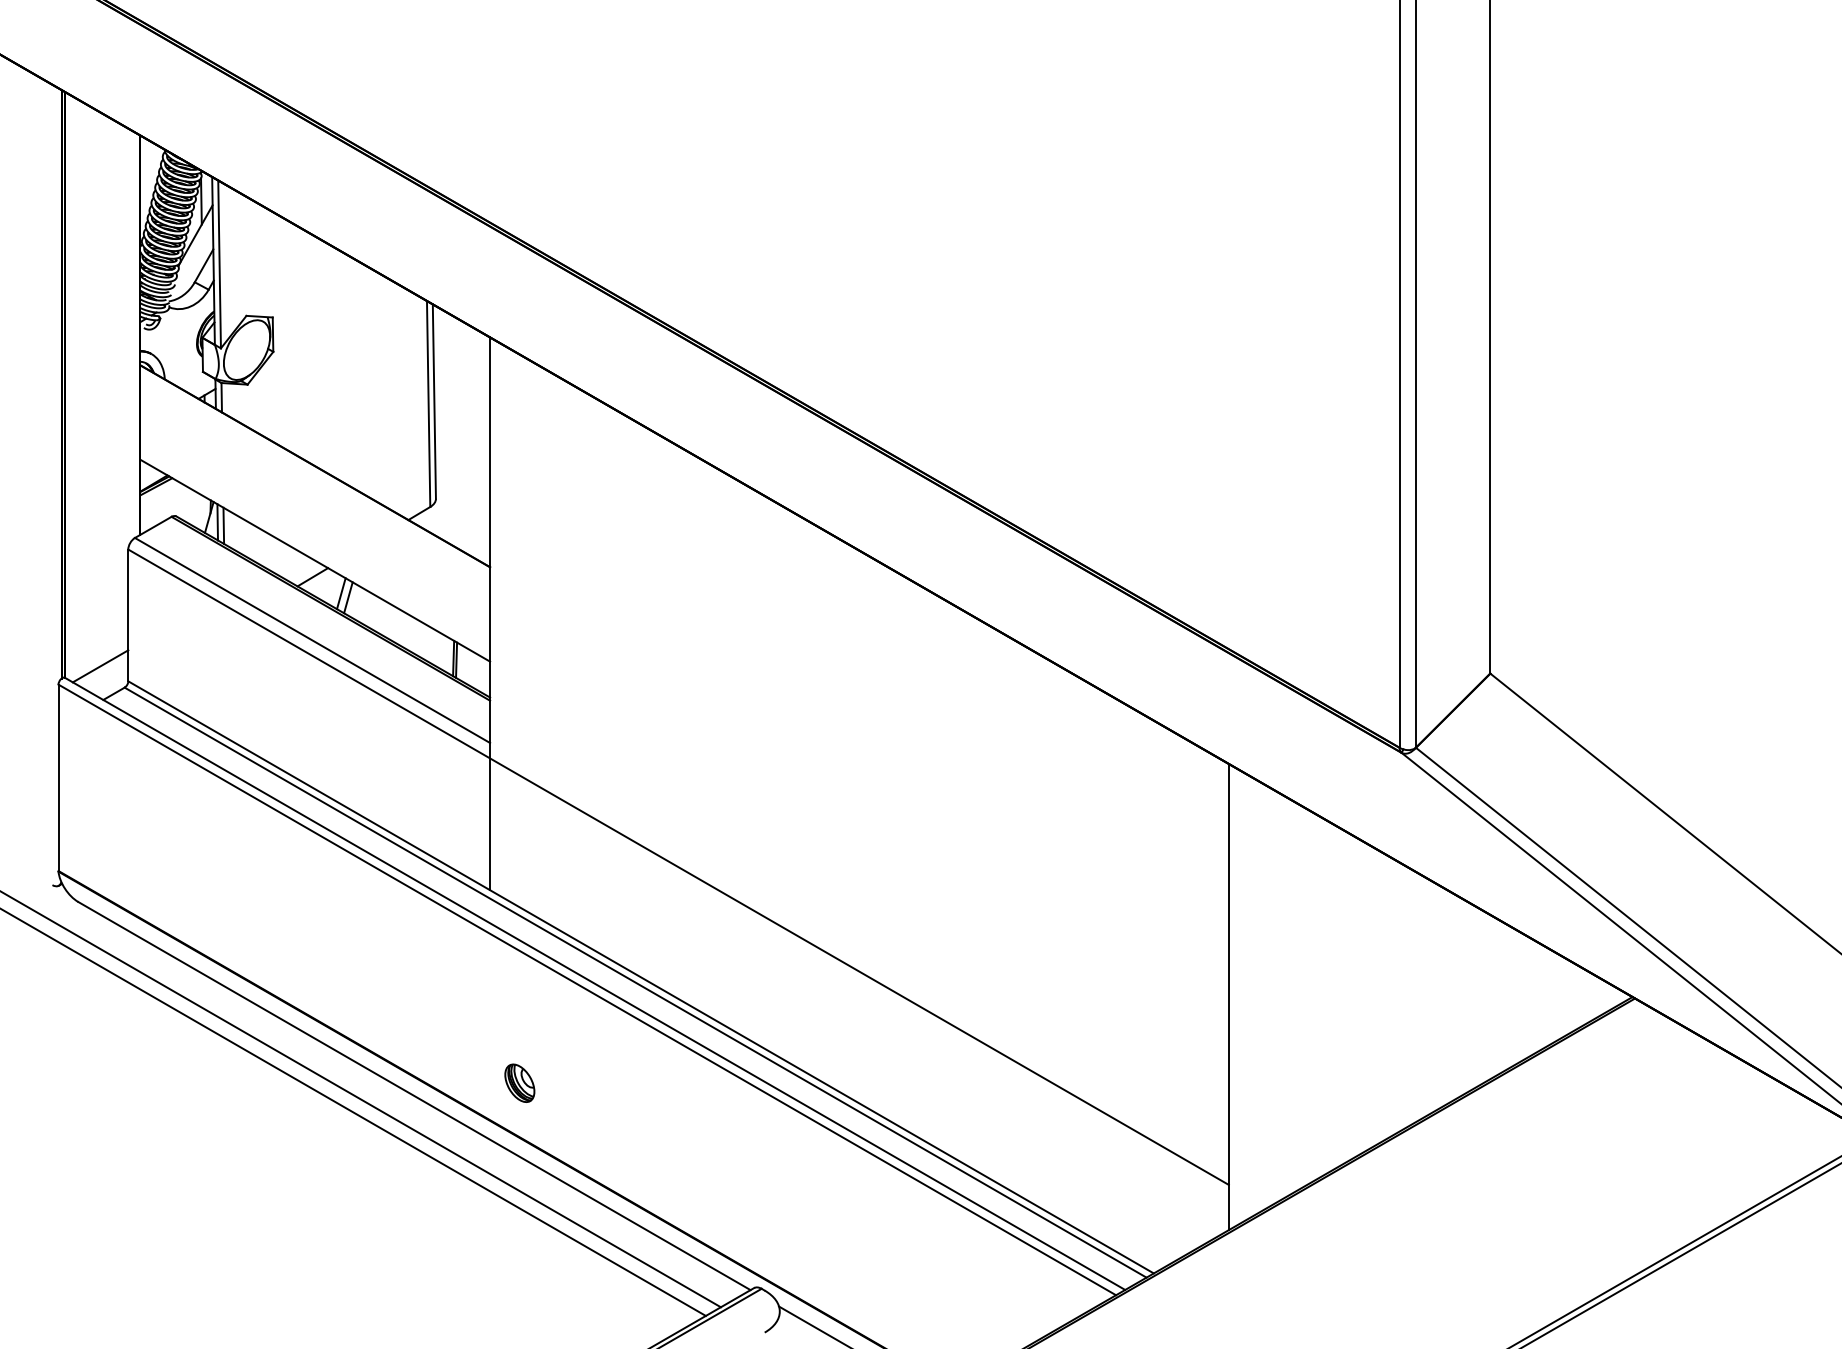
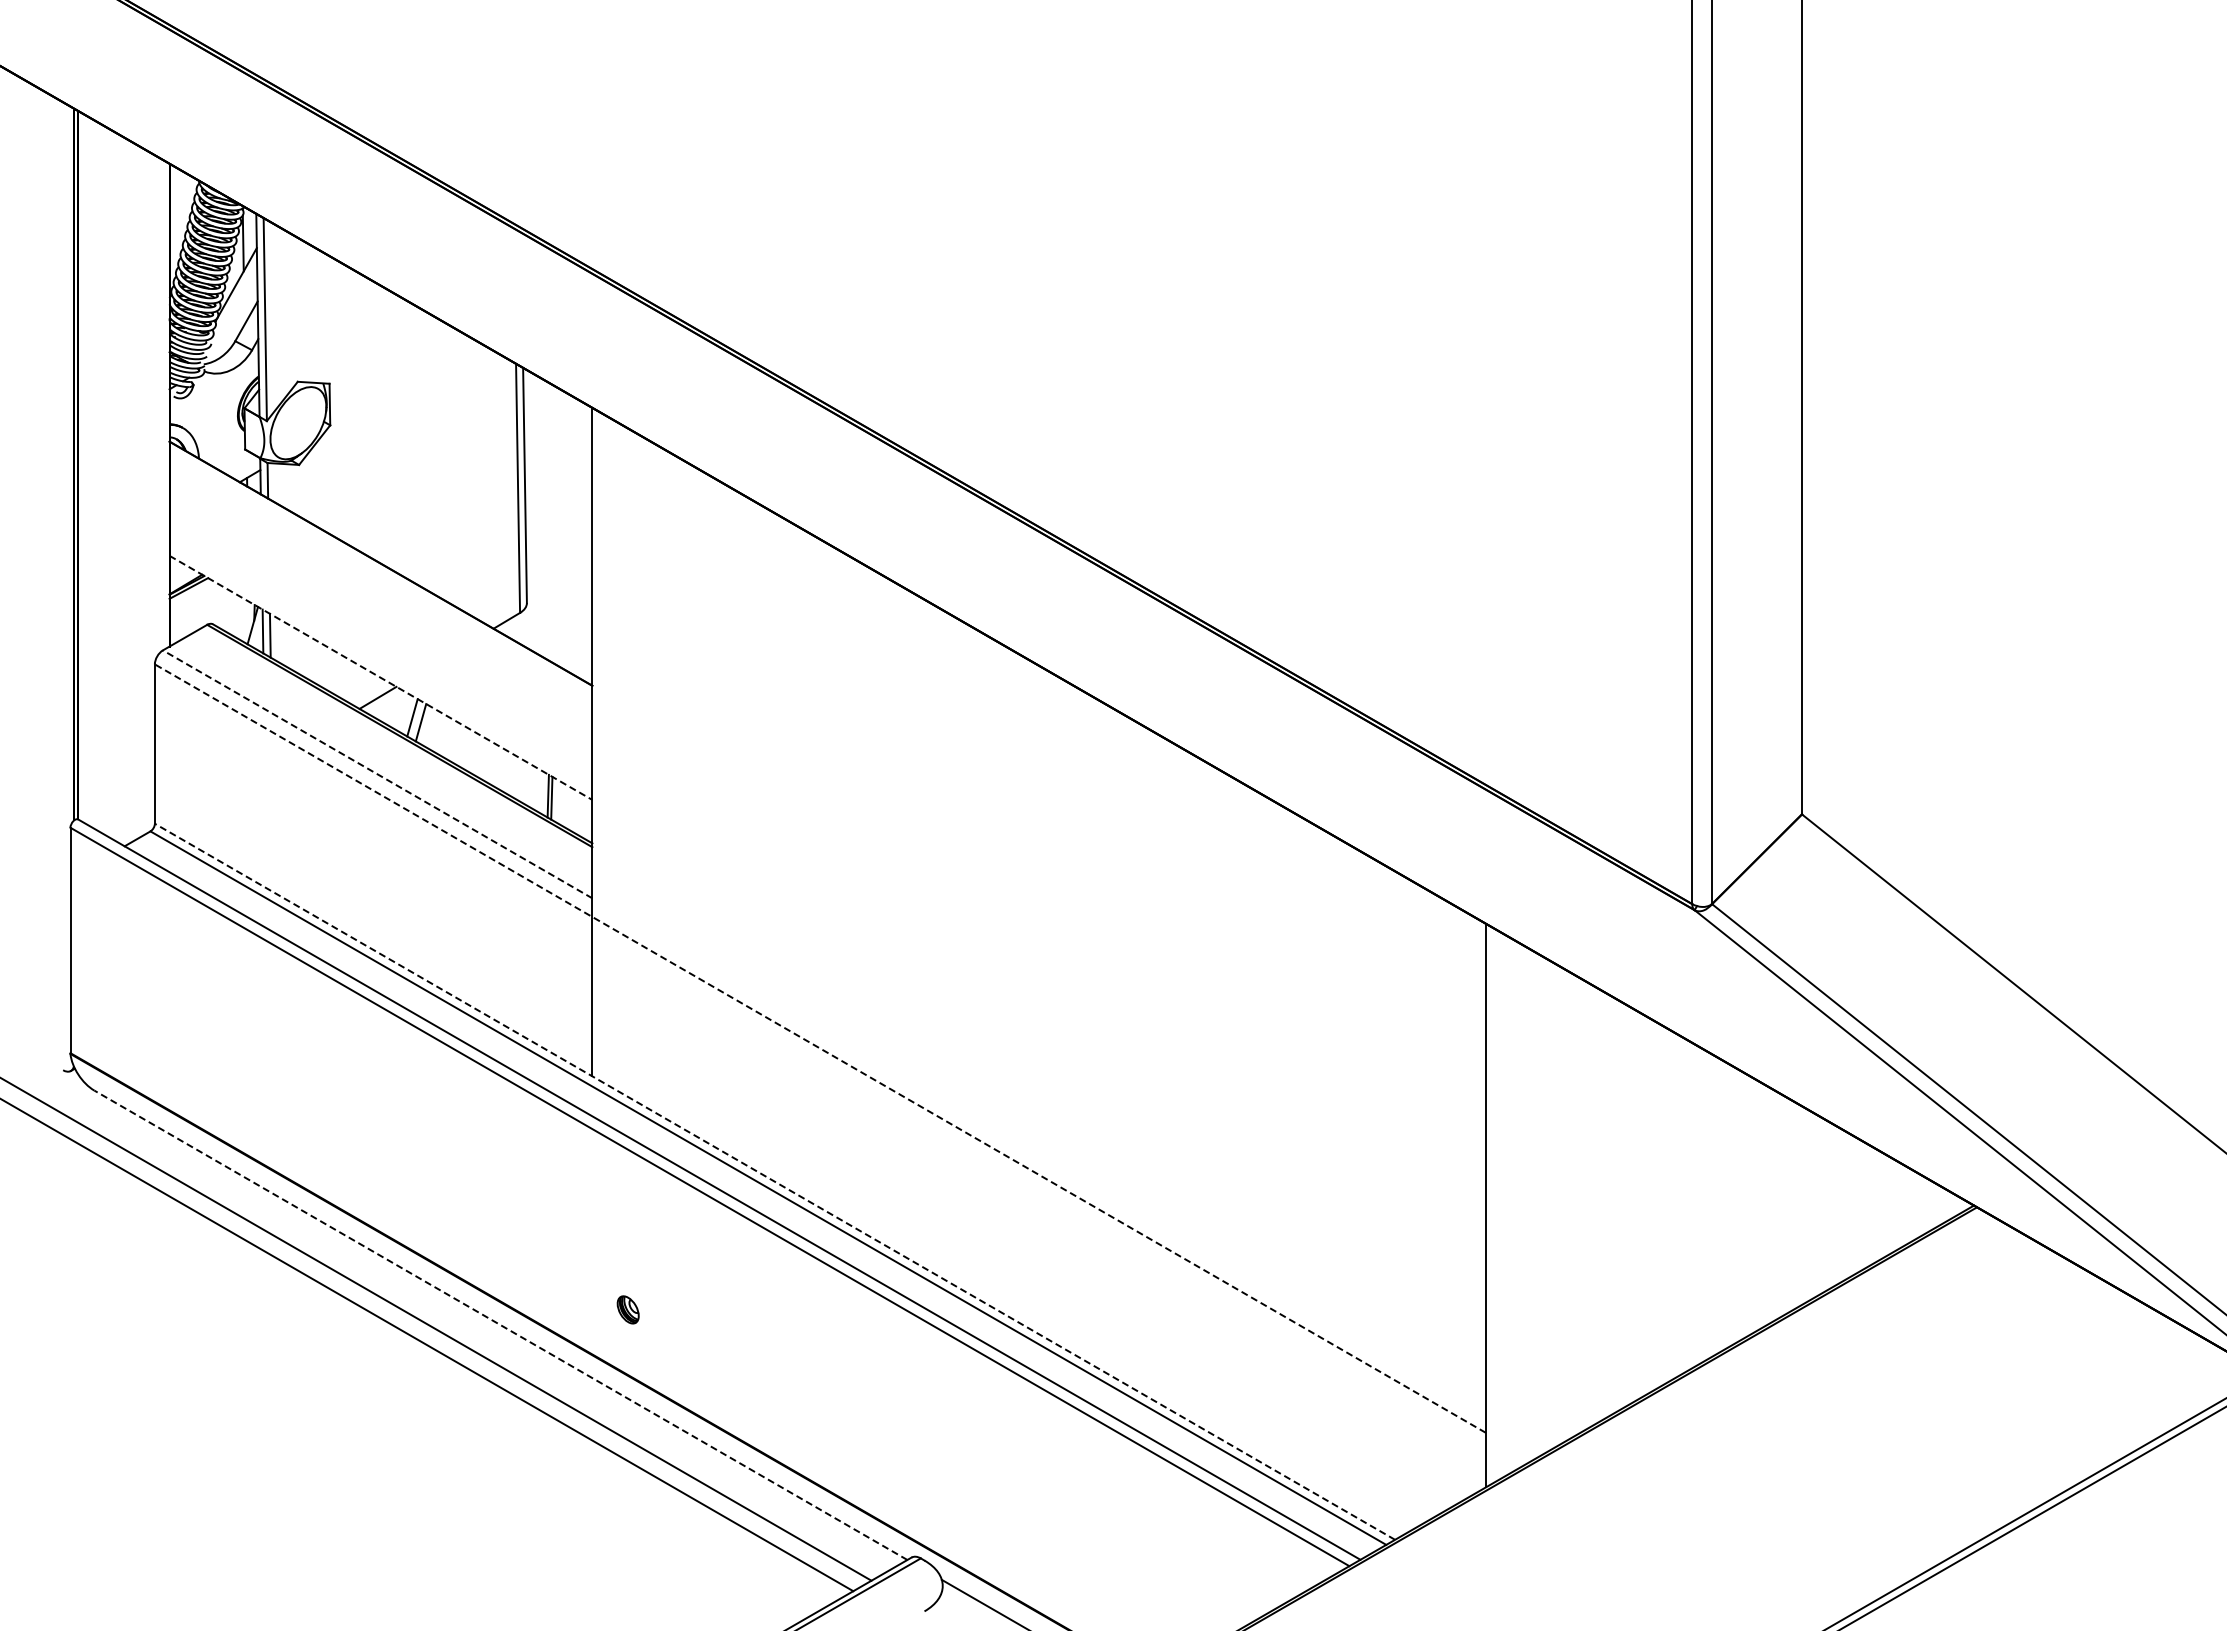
line: (315, 561) -> (381, 678), solid -> dashed
line: (312, 640) -> (377, 774), solid -> dashed
line: (99, 666) -> (120, 805), removed
line: (677, 867) -> (819, 1048), solid -> dashed
line: (640, 977) -> (774, 1181), solid -> dashed
part: (519, 1082) -> (627, 1309), size x0.6
line: (414, 1096) -> (500, 1325), solid -> dashed

